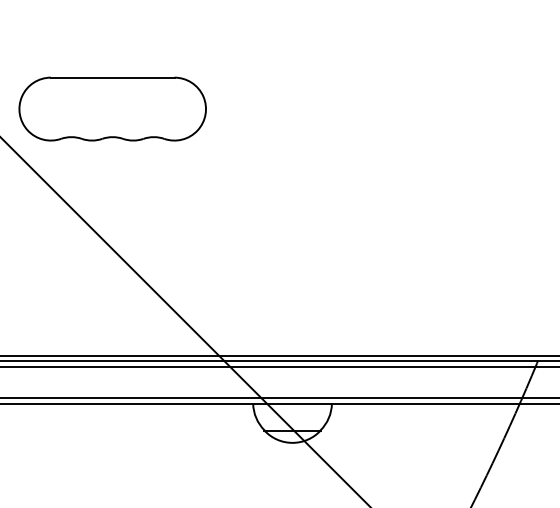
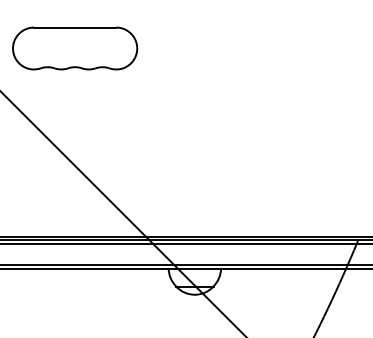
part: (113, 109) -> (75, 48), moved

